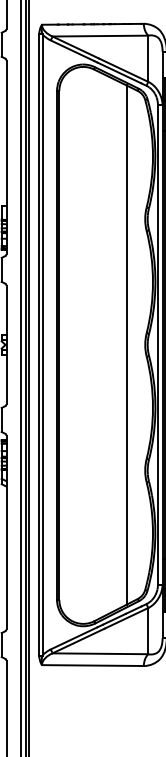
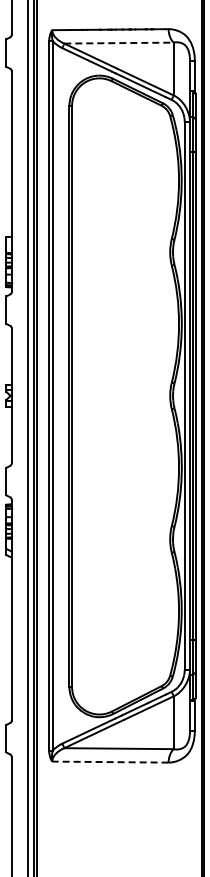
line: (99, 36) -> (118, 43), solid -> dashed
line: (126, 344) -> (148, 395), removed
line: (92, 665) -> (109, 762), solid -> dashed

